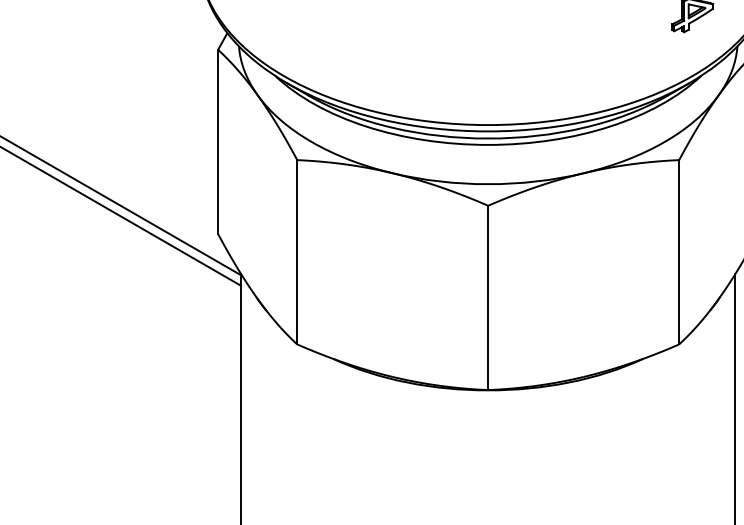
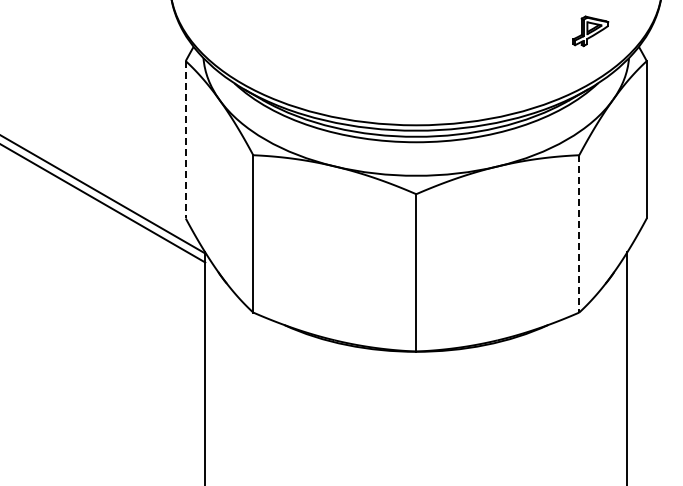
line: (217, 141) -> (185, 139), solid -> dashed
line: (679, 251) -> (579, 233), solid -> dashed

